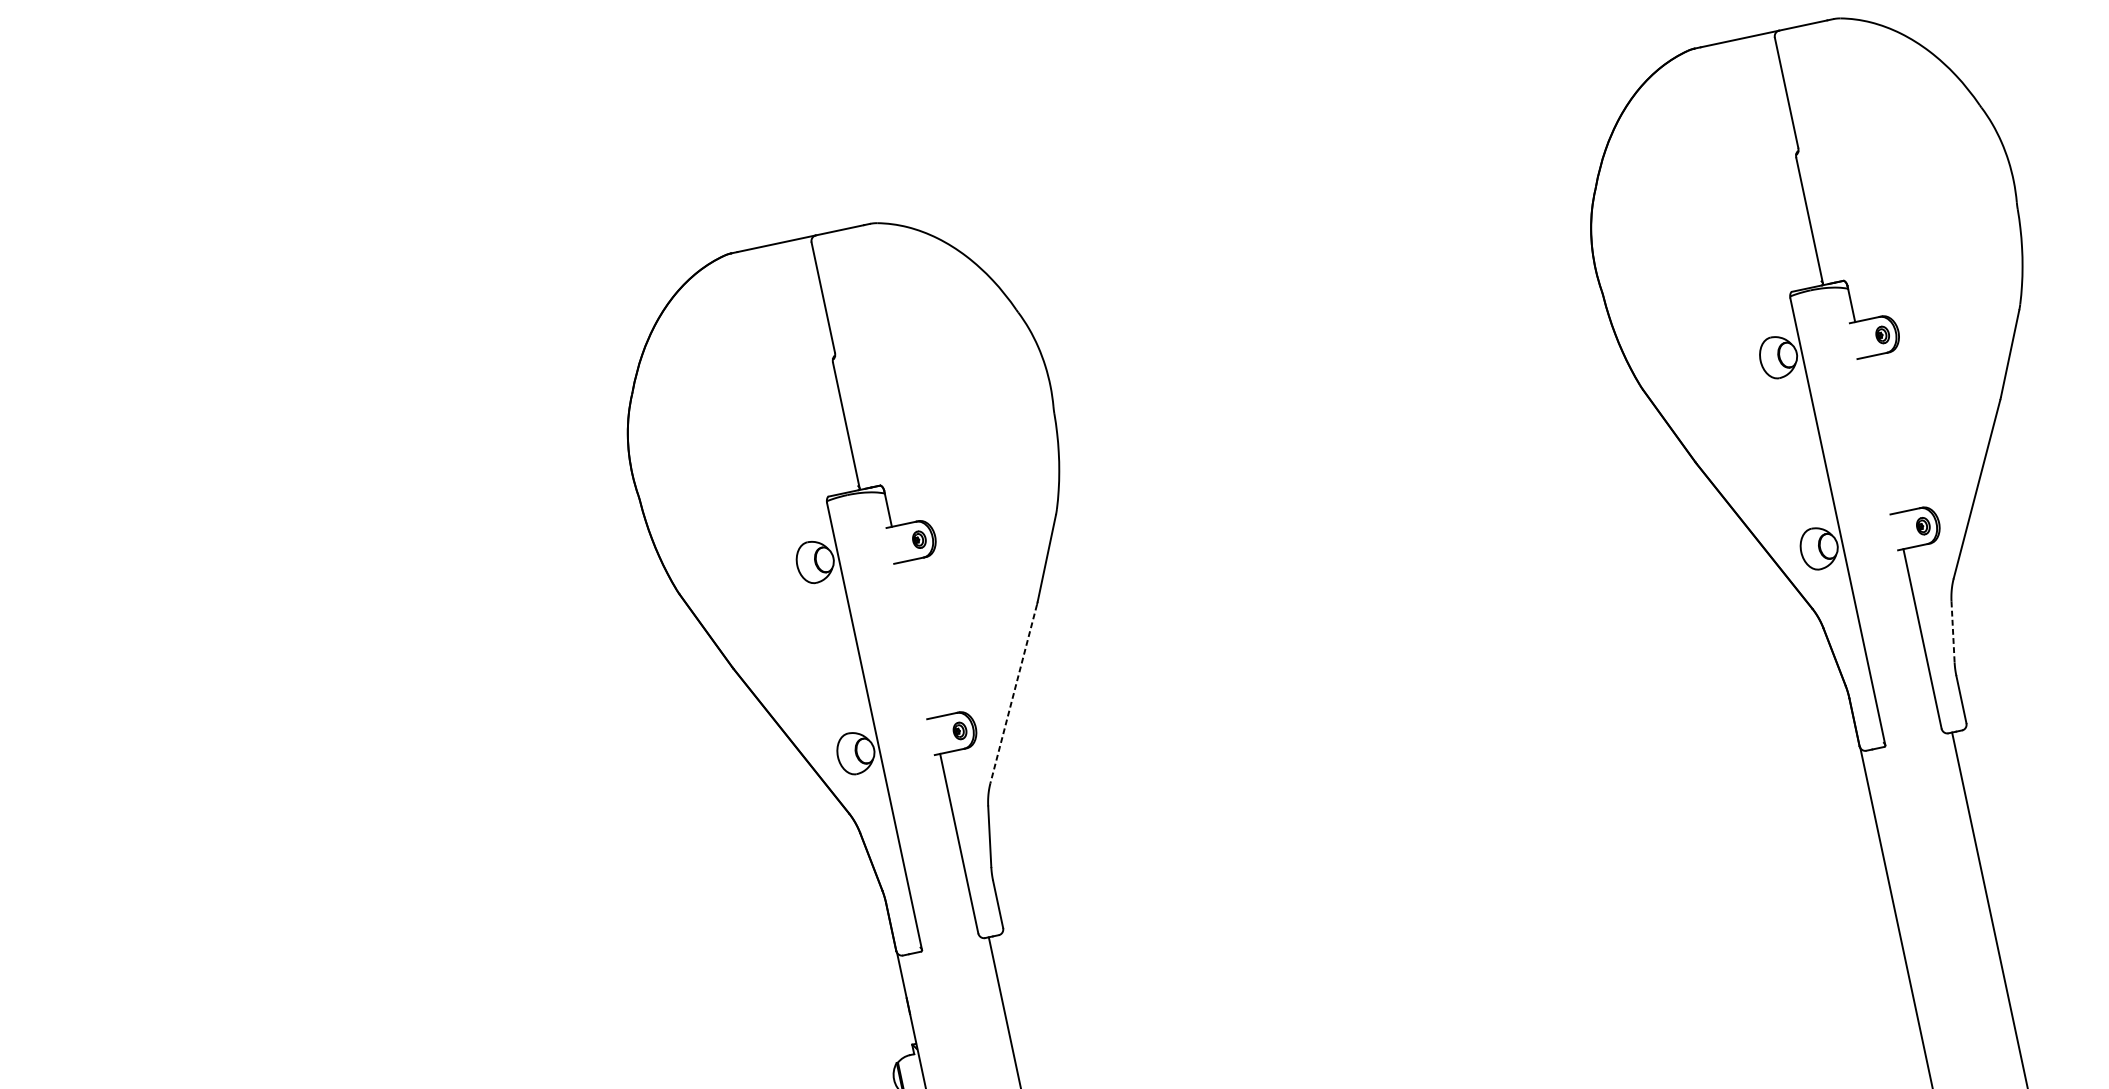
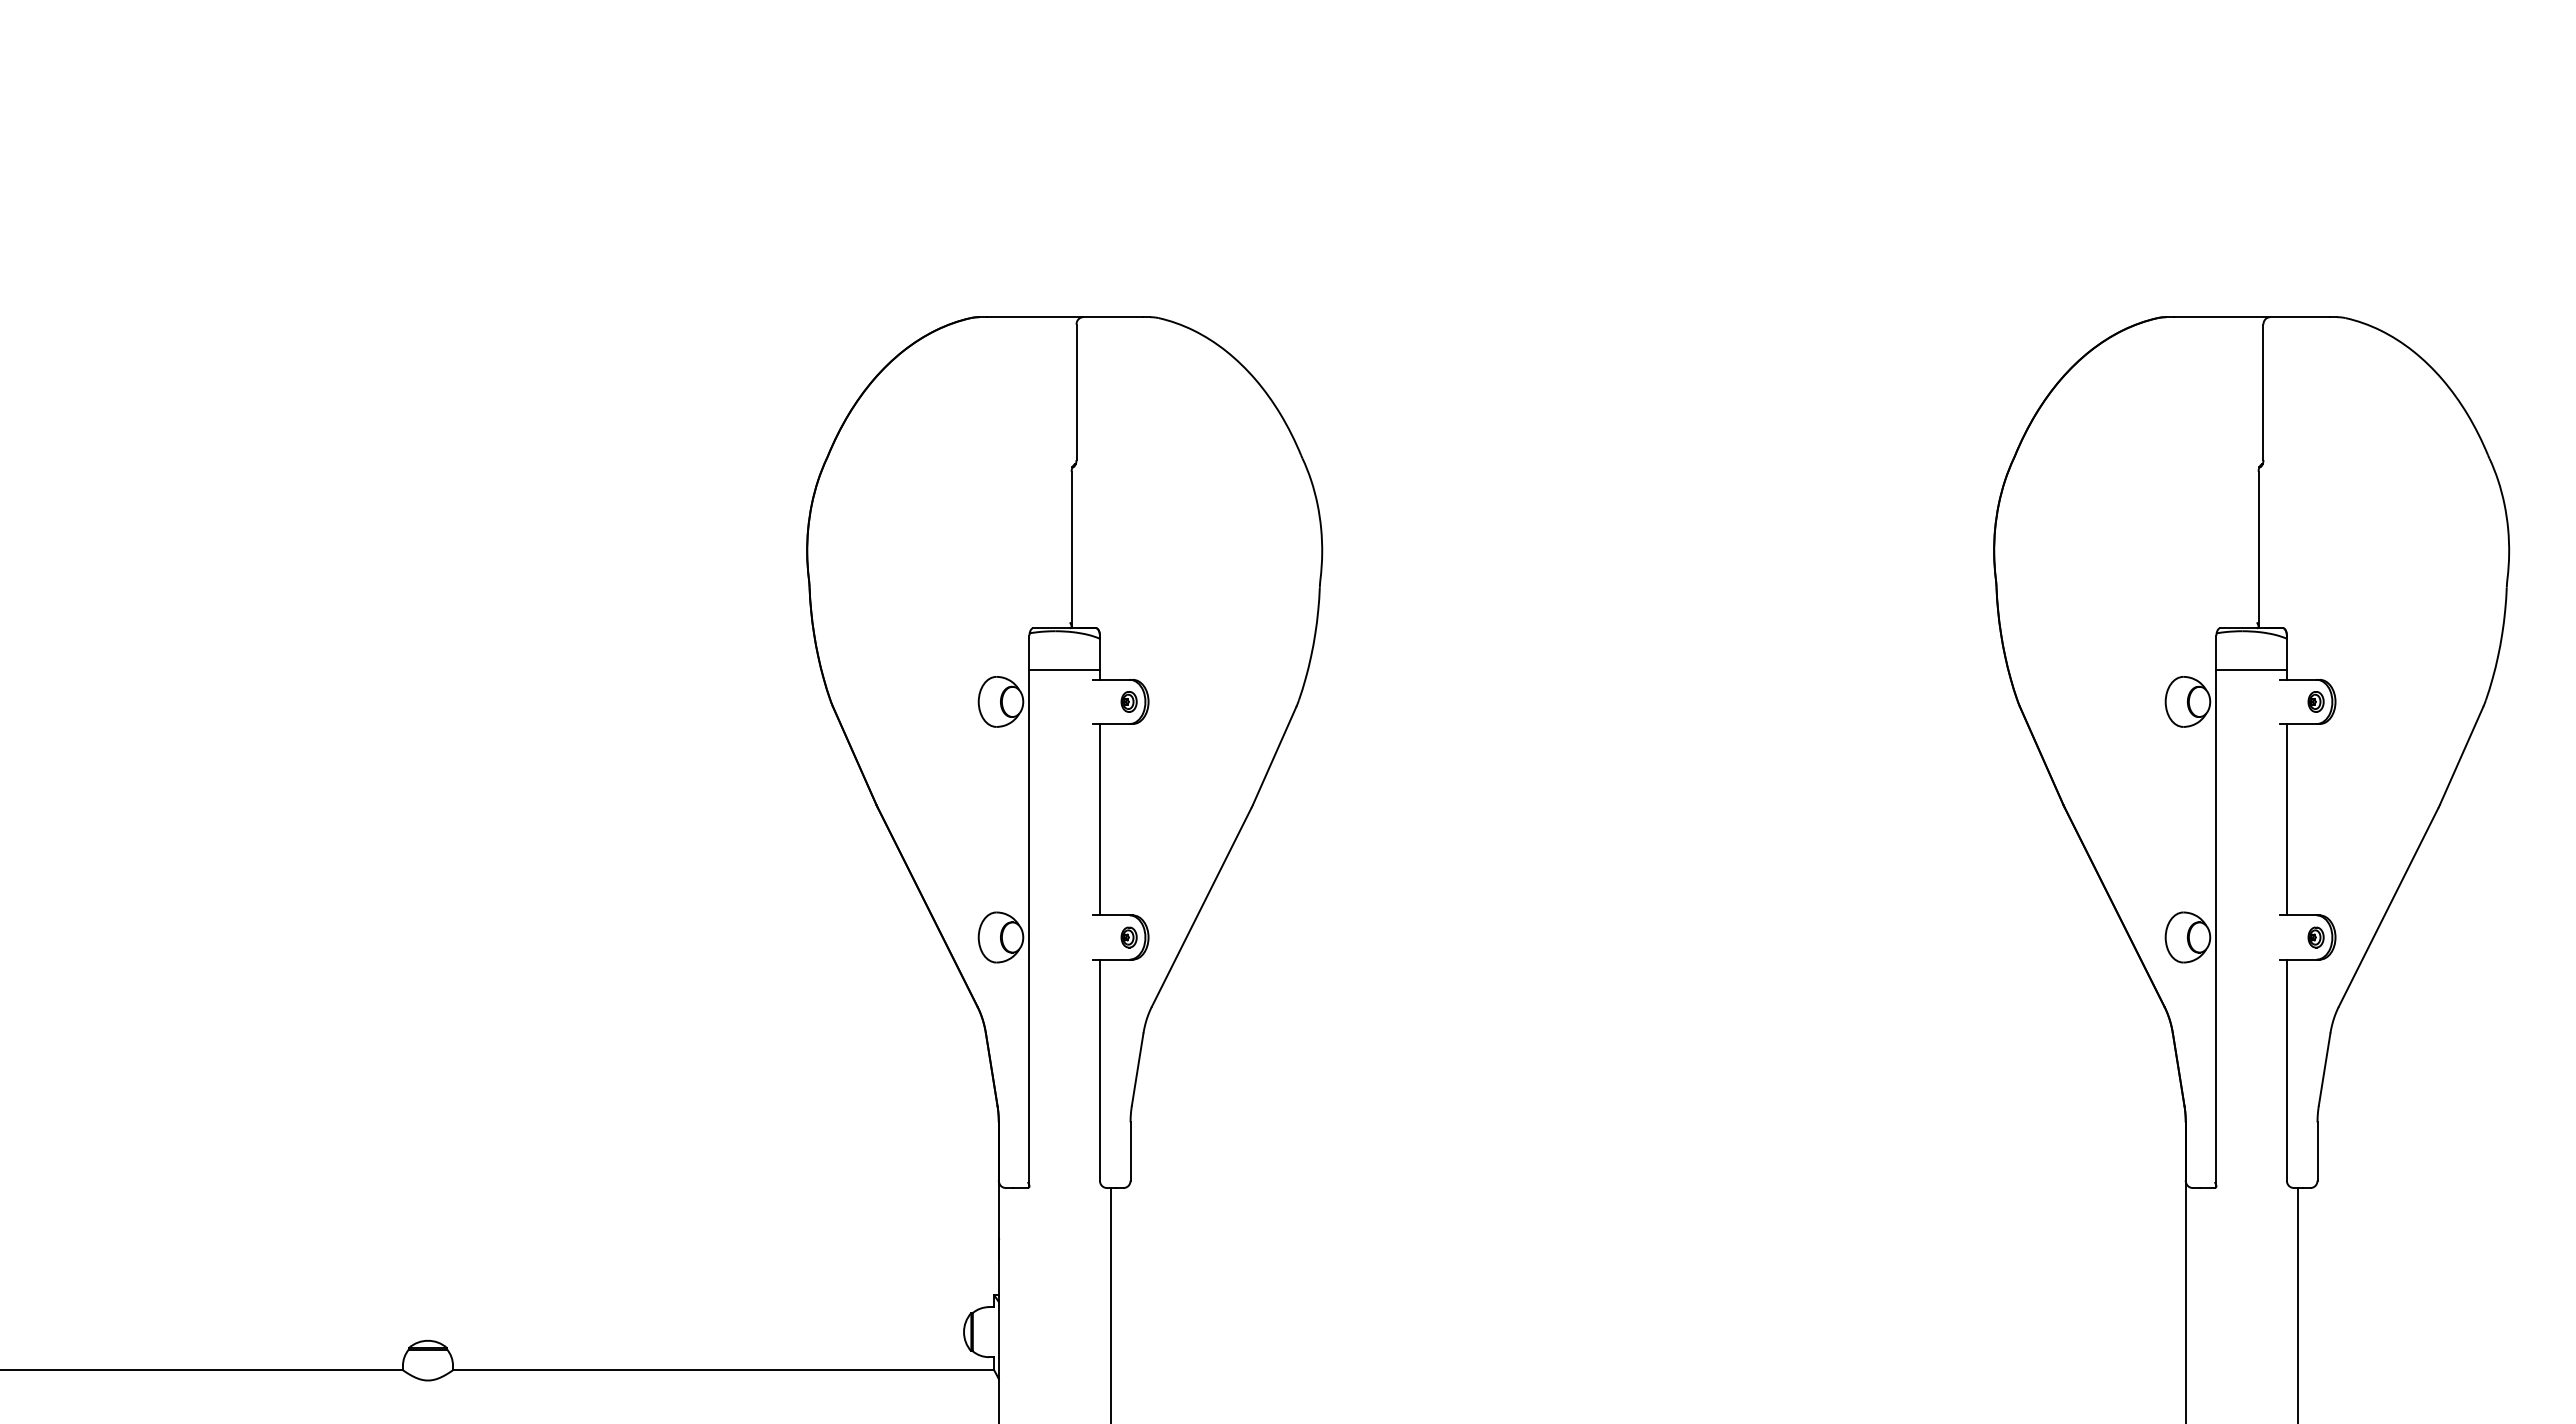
line: (1824, 319) -> (2251, 669), added
line: (1878, 435) -> (2286, 819), added
line: (861, 524) -> (1064, 669), added
line: (1952, 631) -> (2324, 1069), dashed -> solid
line: (915, 640) -> (1099, 819), added
line: (1013, 694) -> (1201, 907), dashed -> solid

